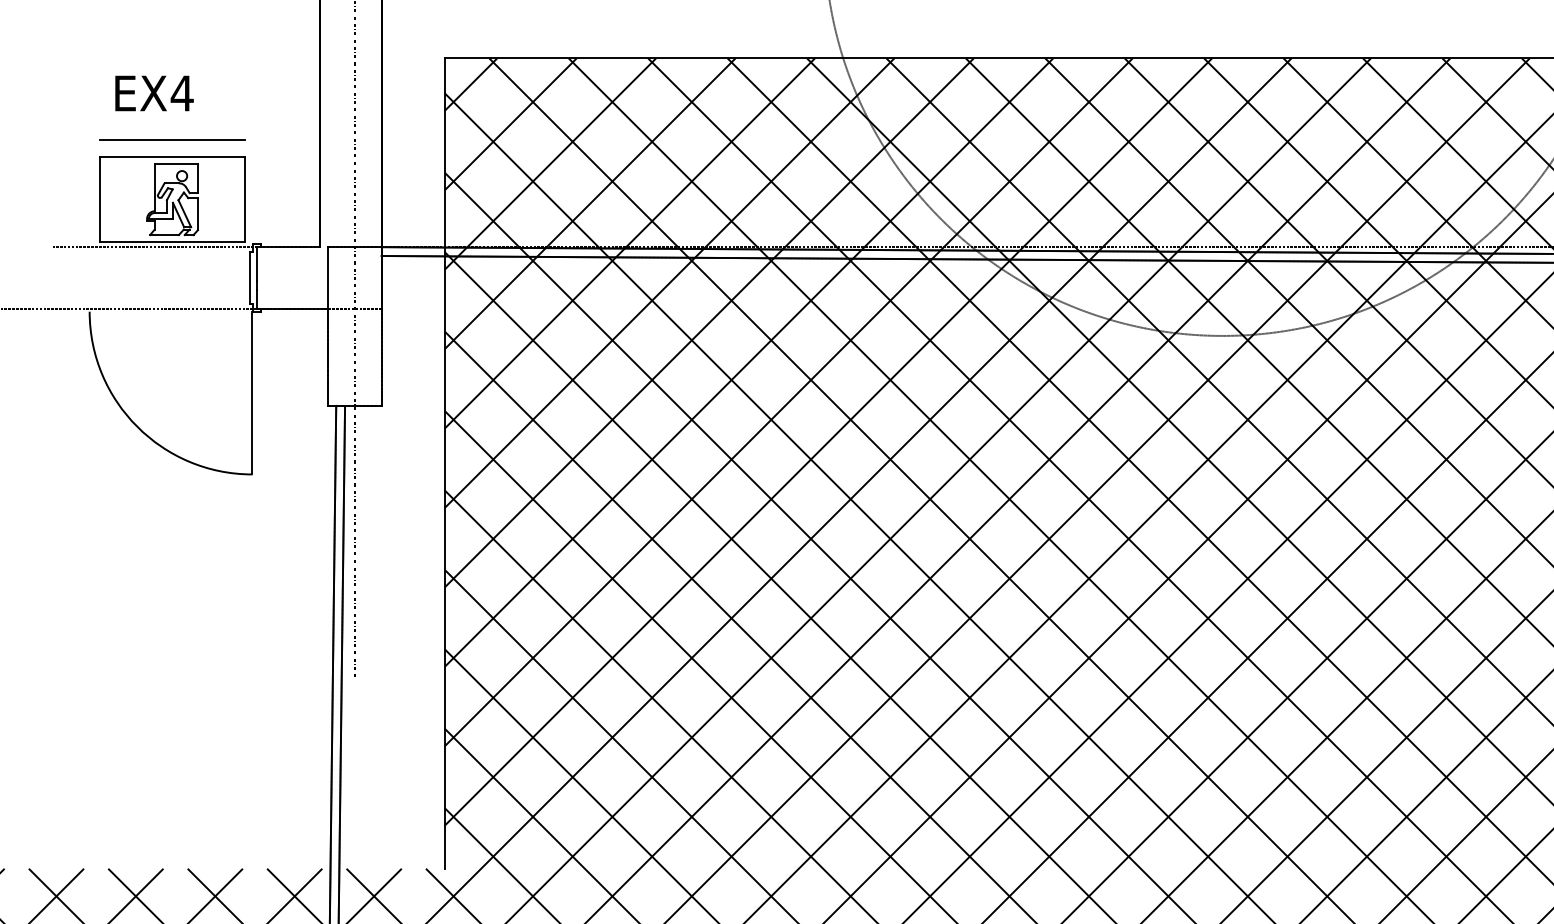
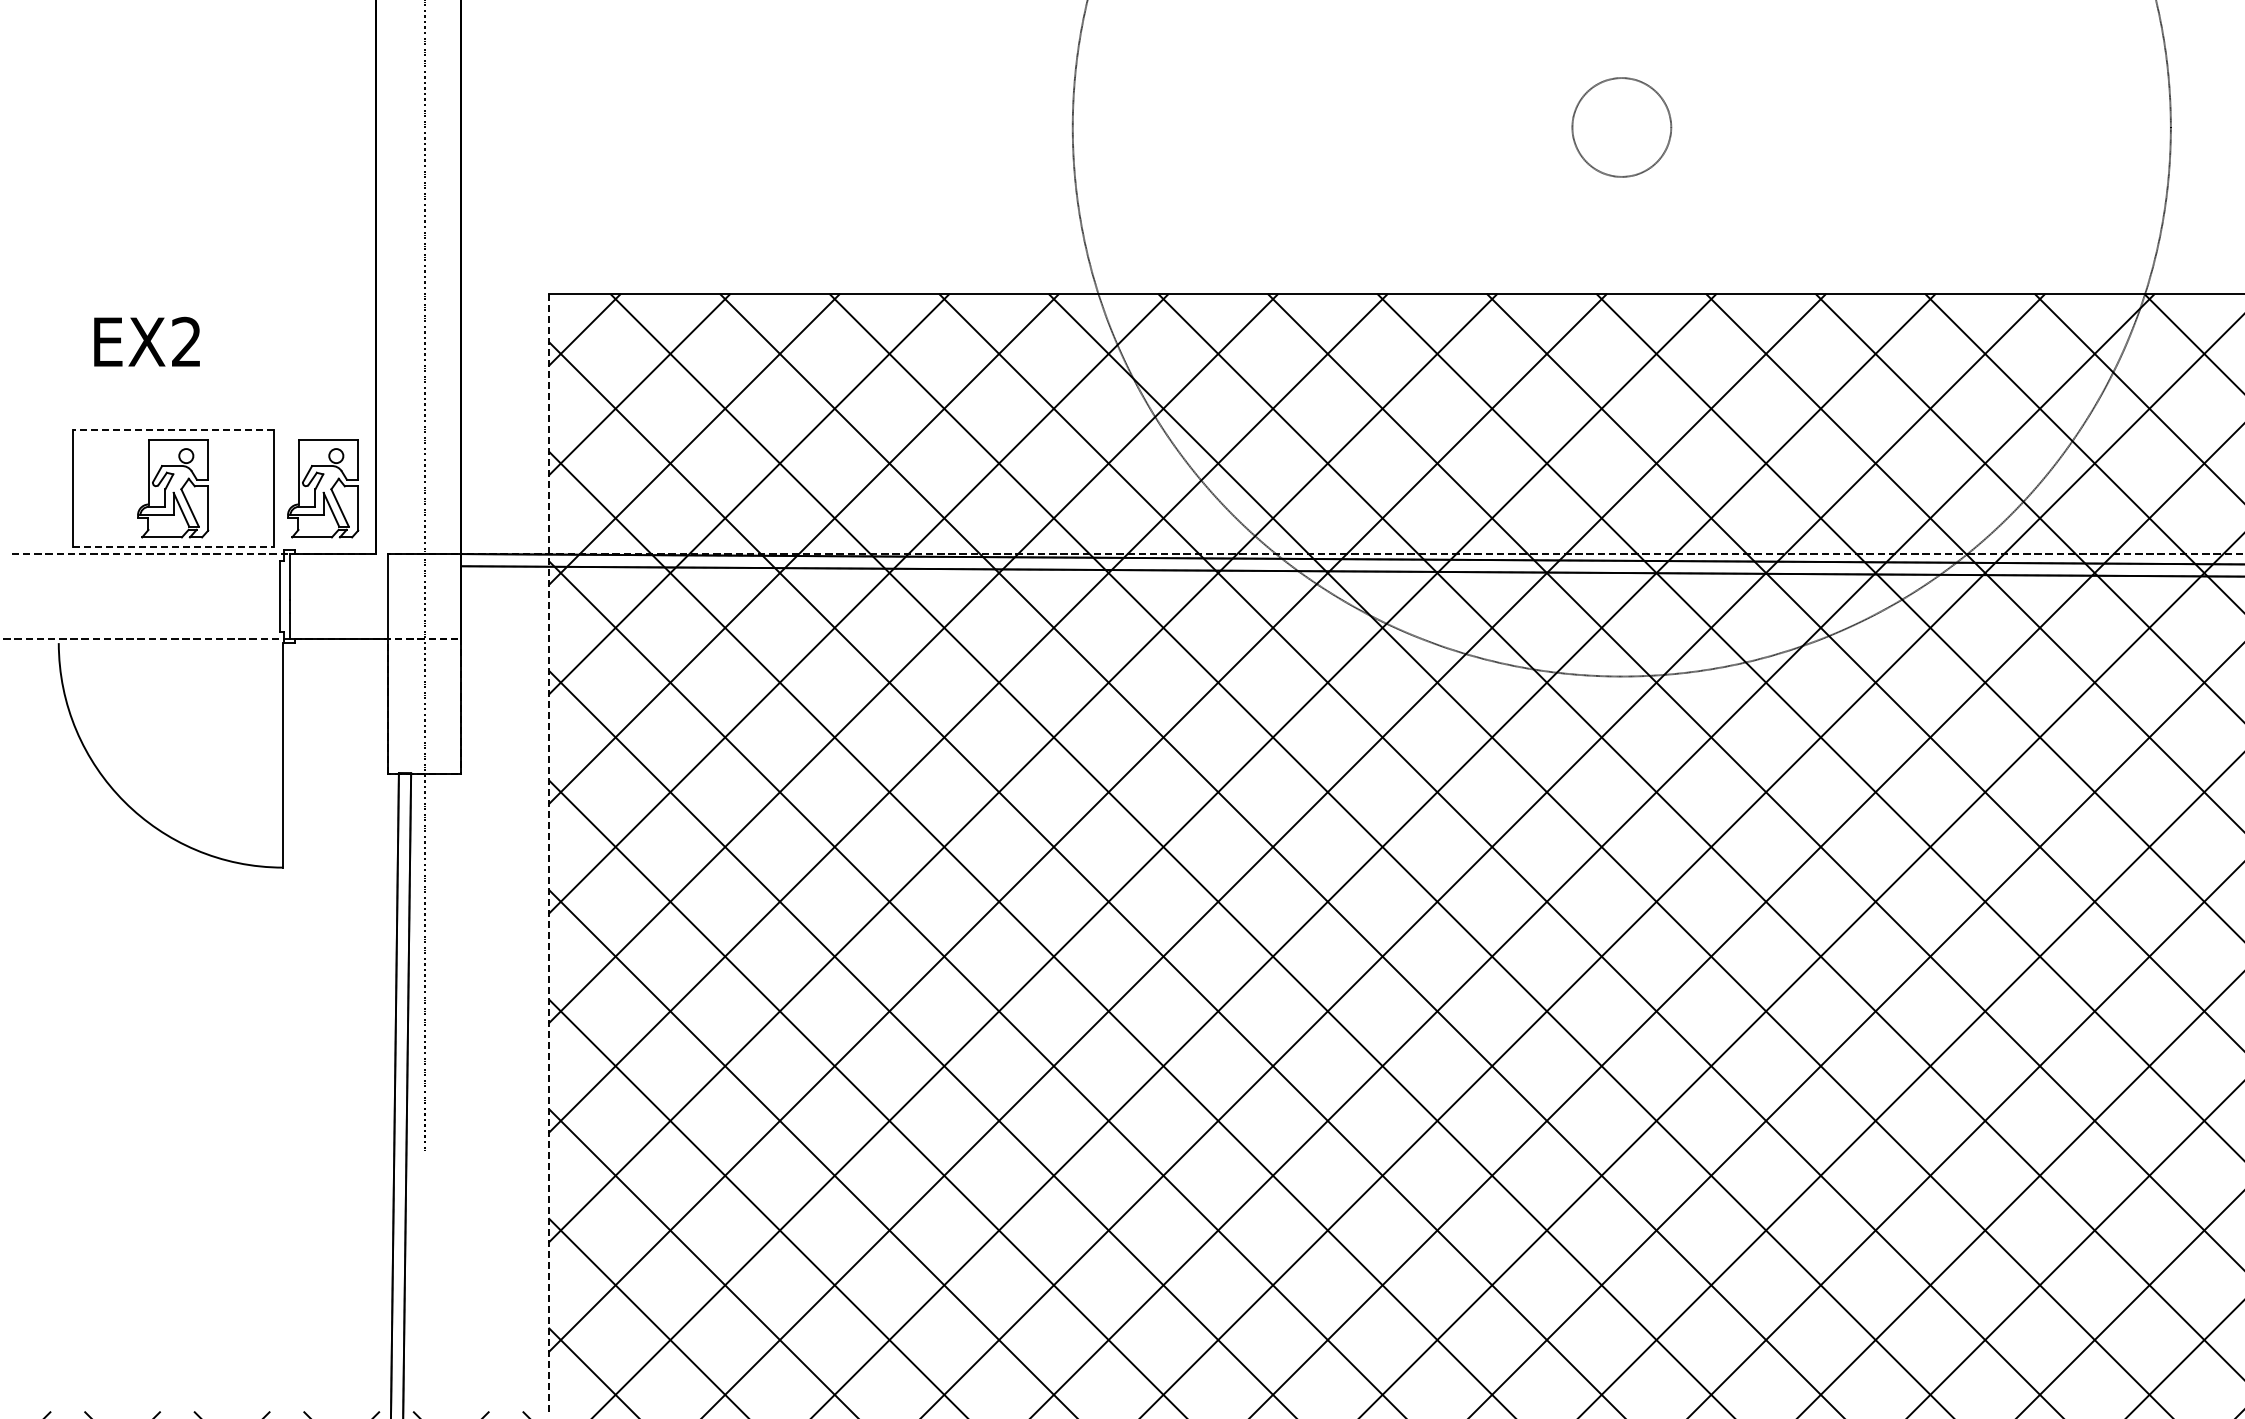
text: (182, 93) -> (186, 341), EX4 -> EX2
line: (172, 139) -> (172, 405), removed
line: (172, 157) -> (172, 430), solid -> dashed
part: (281, 199) -> (323, 488), added
line: (172, 242) -> (173, 547), solid -> dashed
line: (444, 463) -> (548, 852), solid -> dashed

